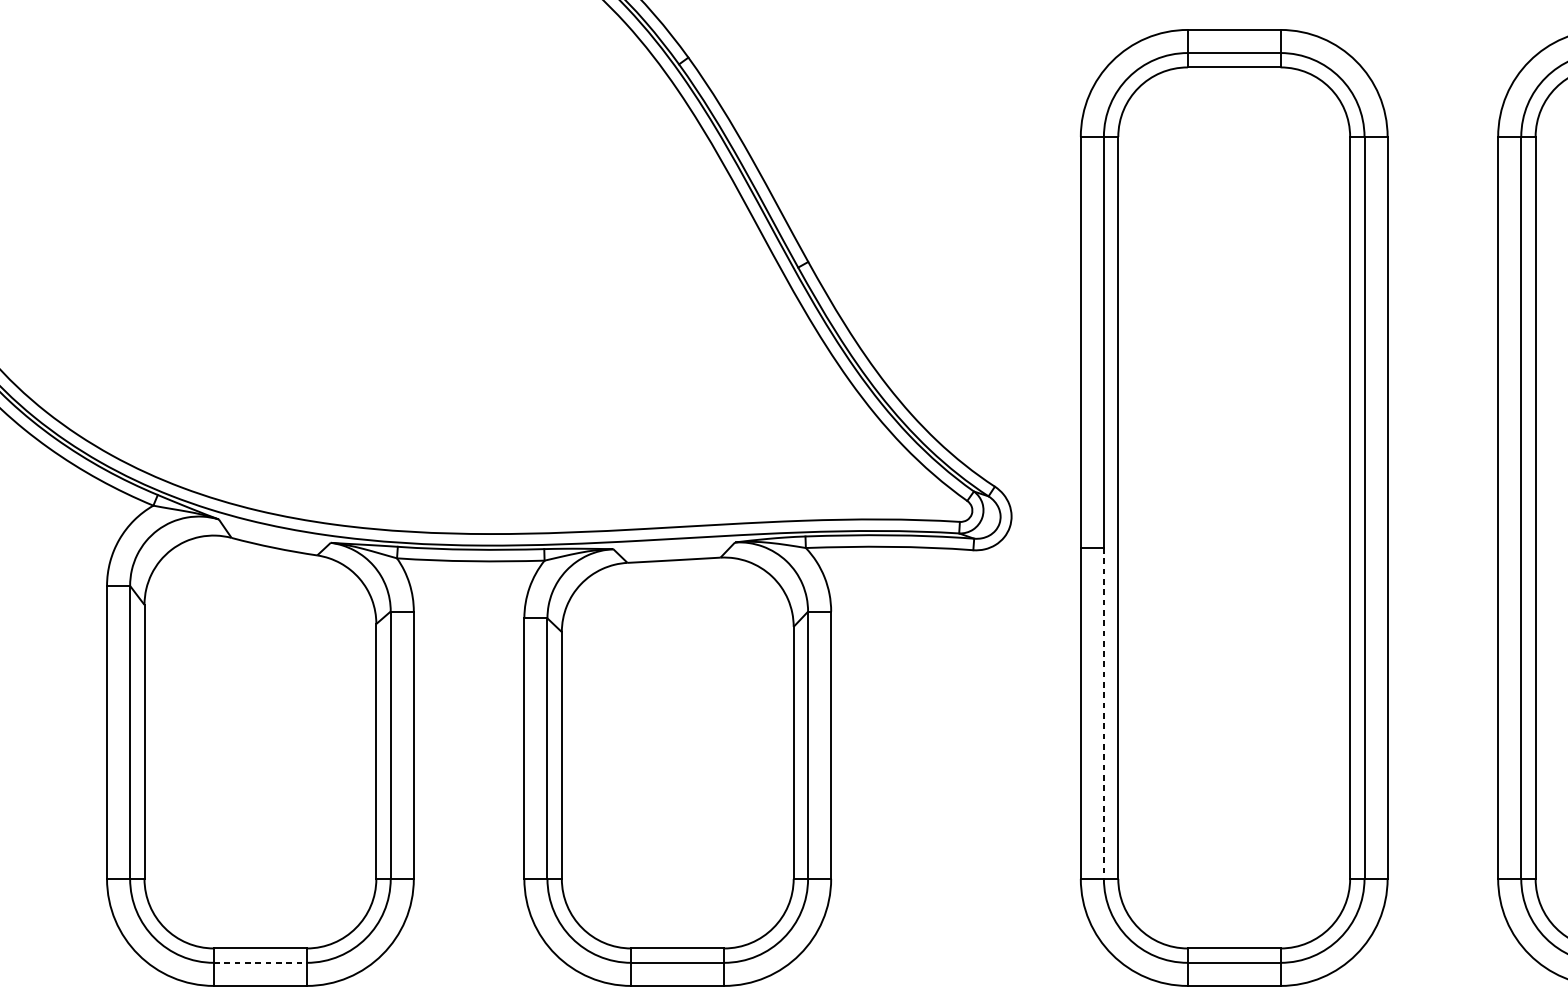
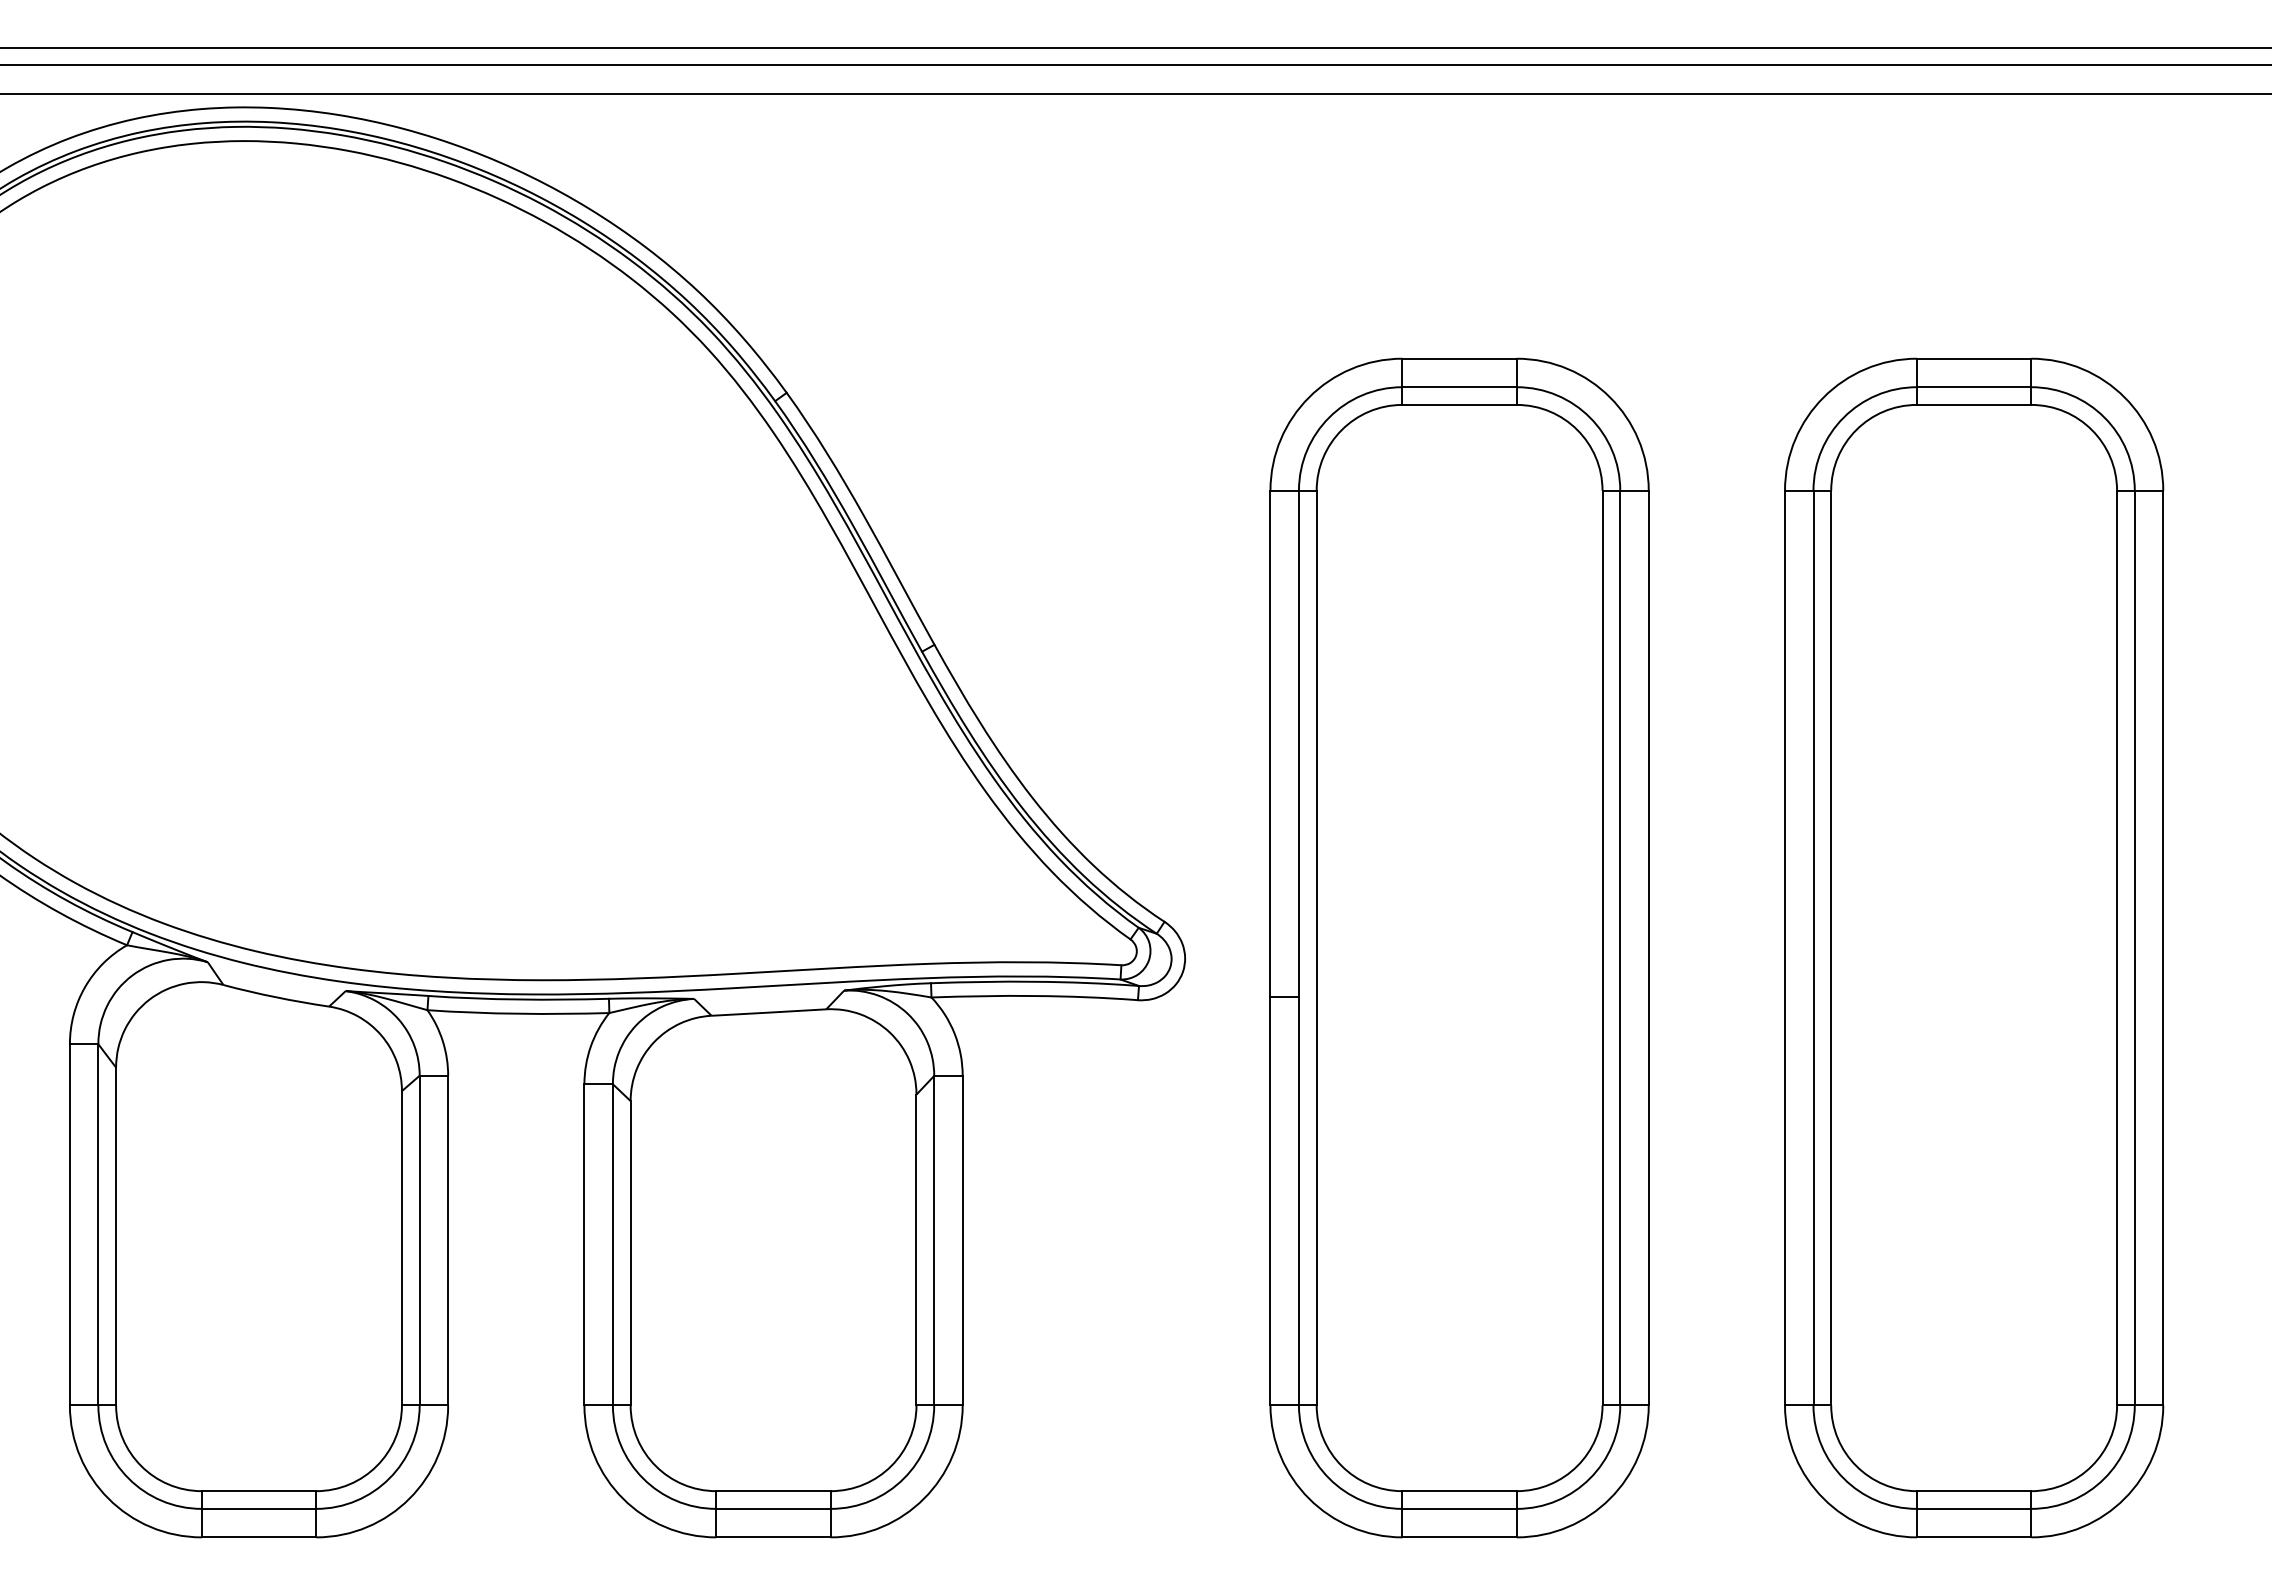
line: (1103, 713) -> (1298, 1201), dashed -> solid
line: (260, 962) -> (259, 1508), dashed -> solid

